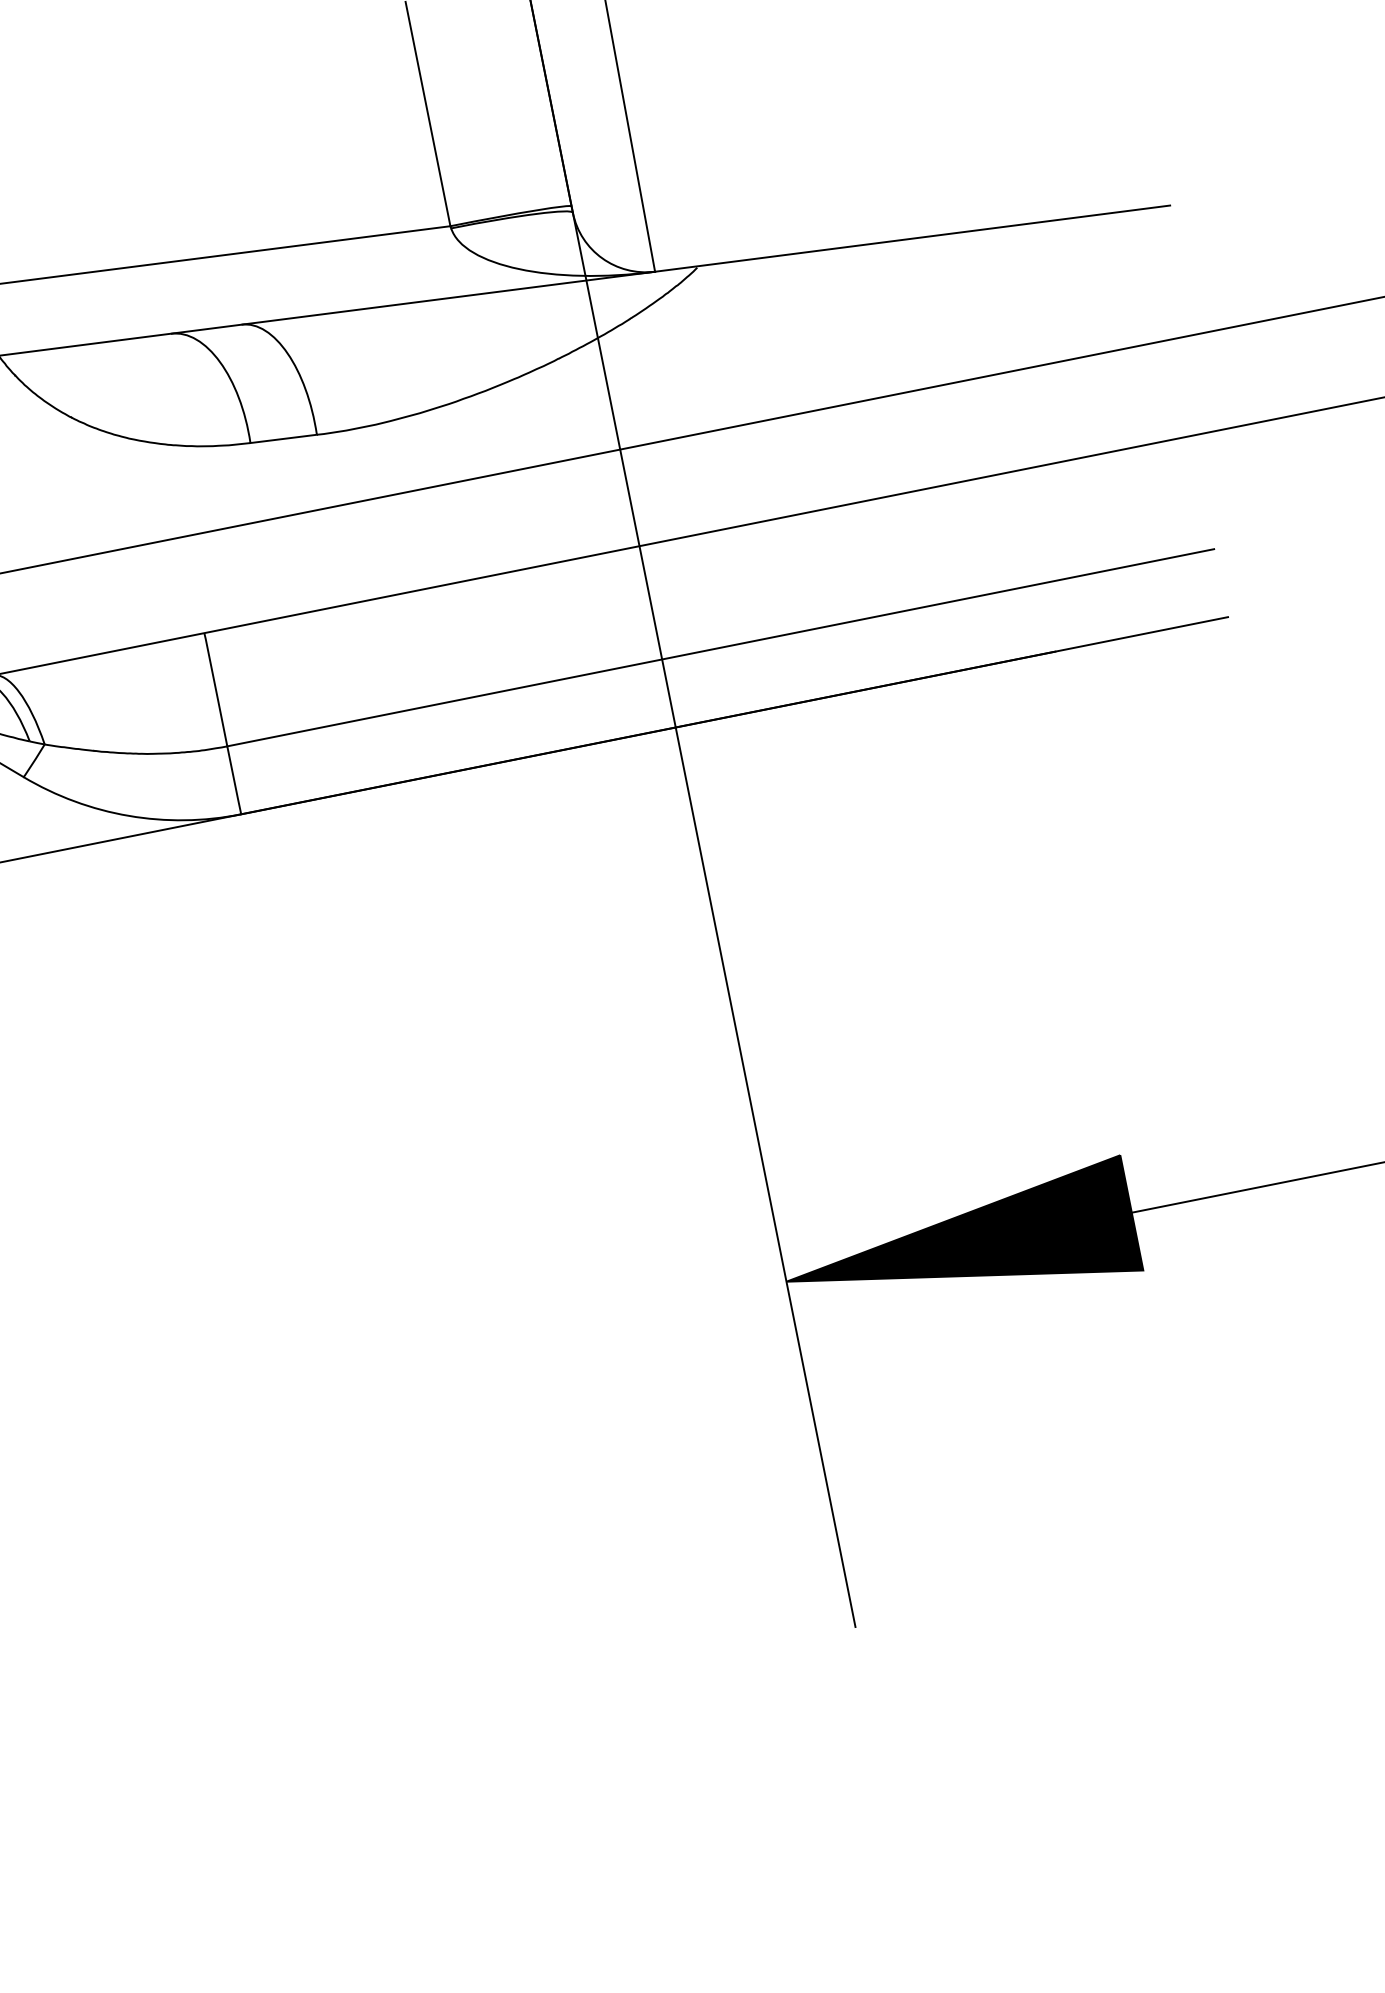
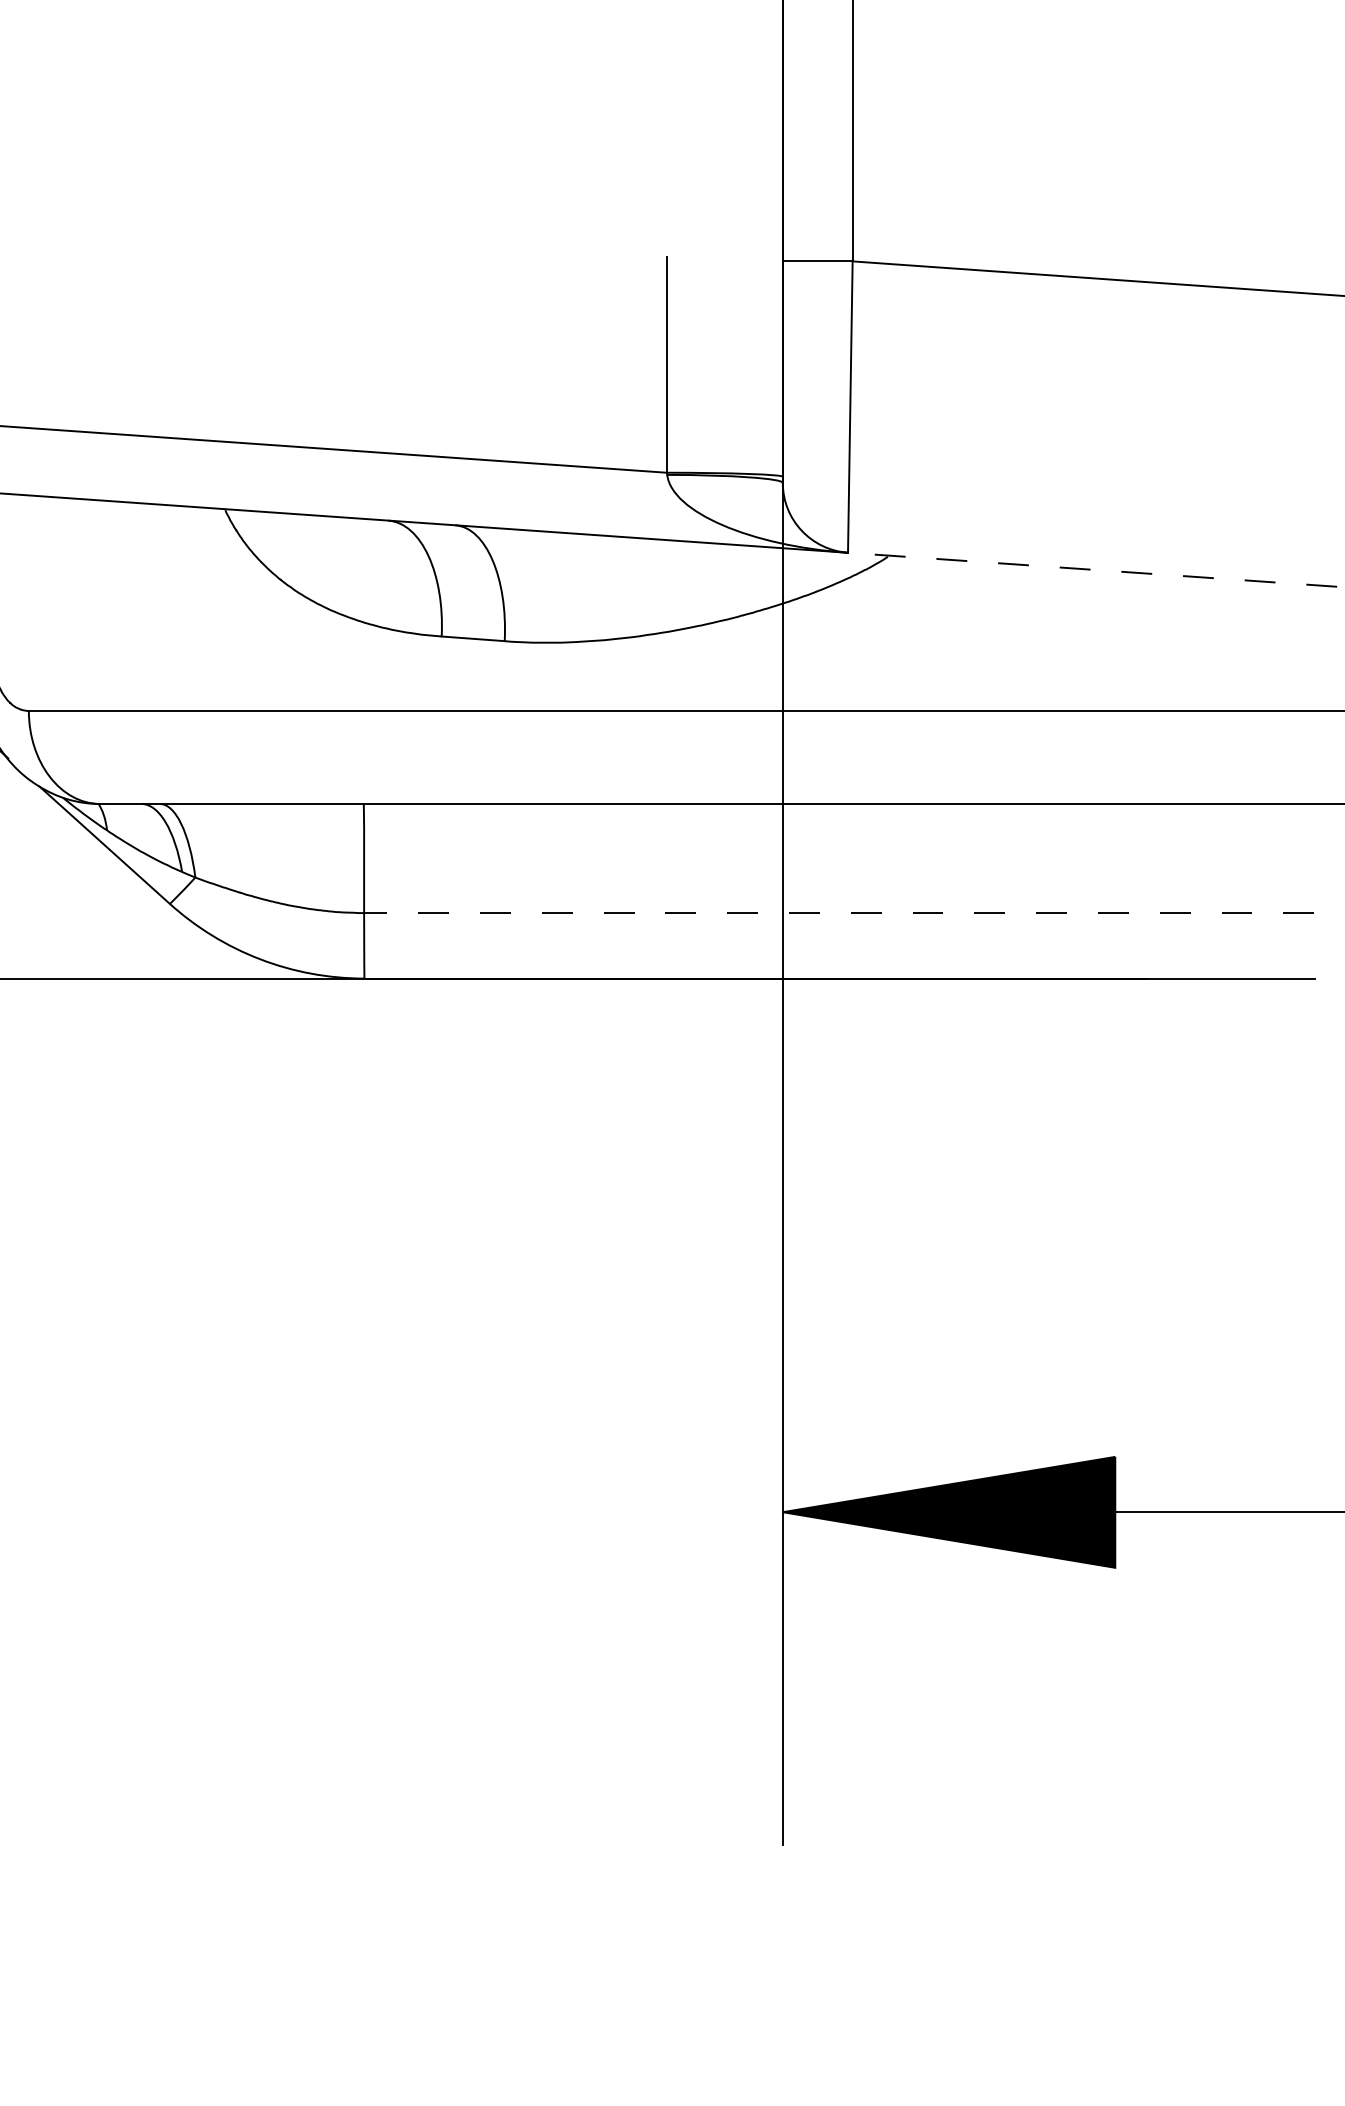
line: (912, 238) -> (1092, 569), solid -> dashed
line: (720, 648) -> (838, 913), solid -> dashed

